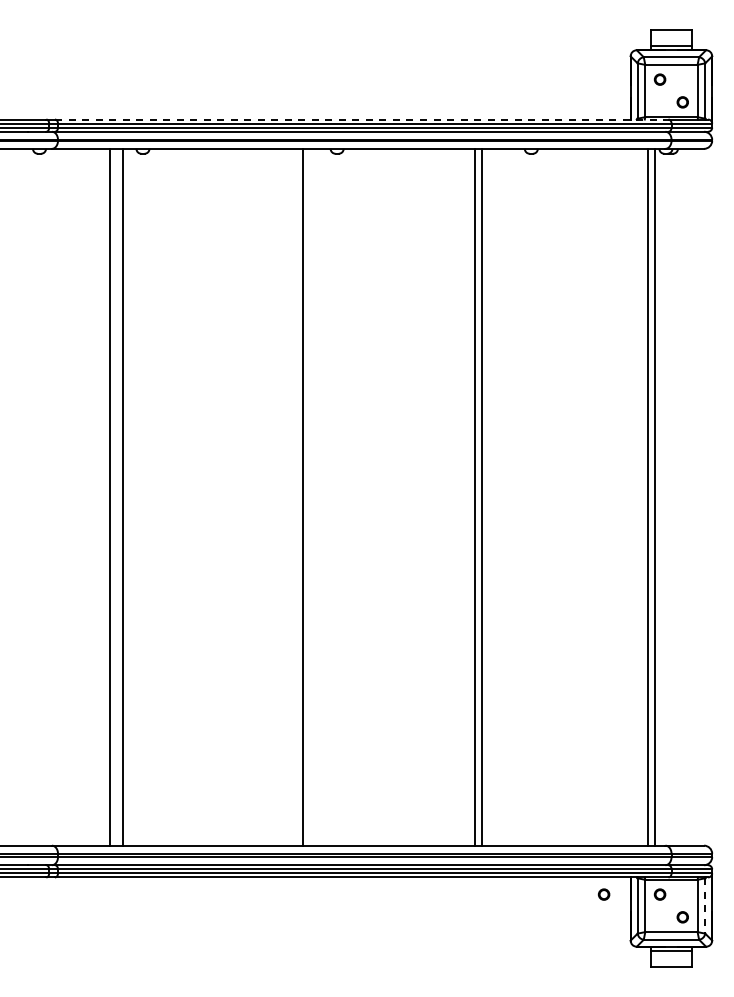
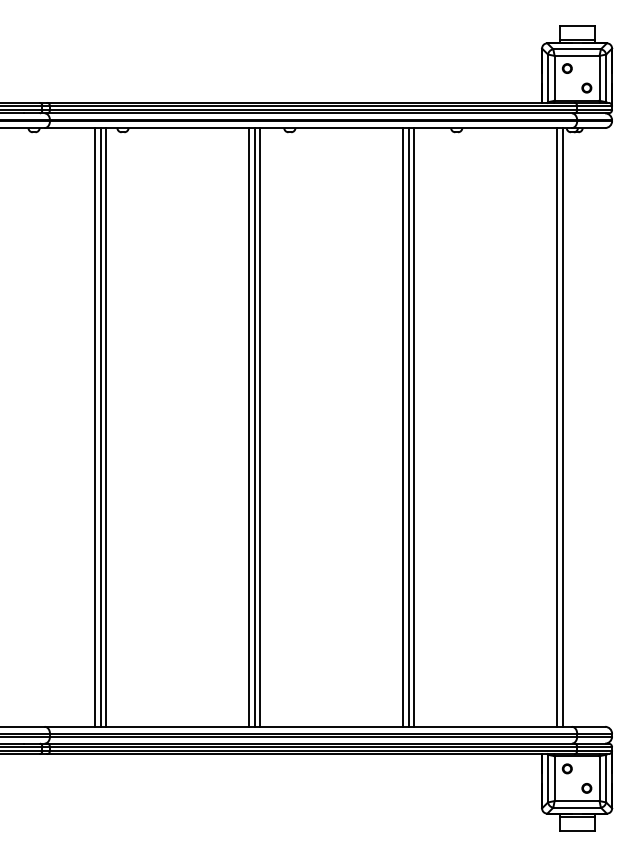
line: (361, 119) -> (310, 102), dashed -> solid
line: (116, 496) -> (100, 426), added
line: (289, 496) -> (248, 426), added
line: (296, 496) -> (254, 426), added
line: (468, 496) -> (402, 426), added
part: (603, 894) -> (518, 768), removed
line: (705, 905) -> (606, 778), dashed -> solid

